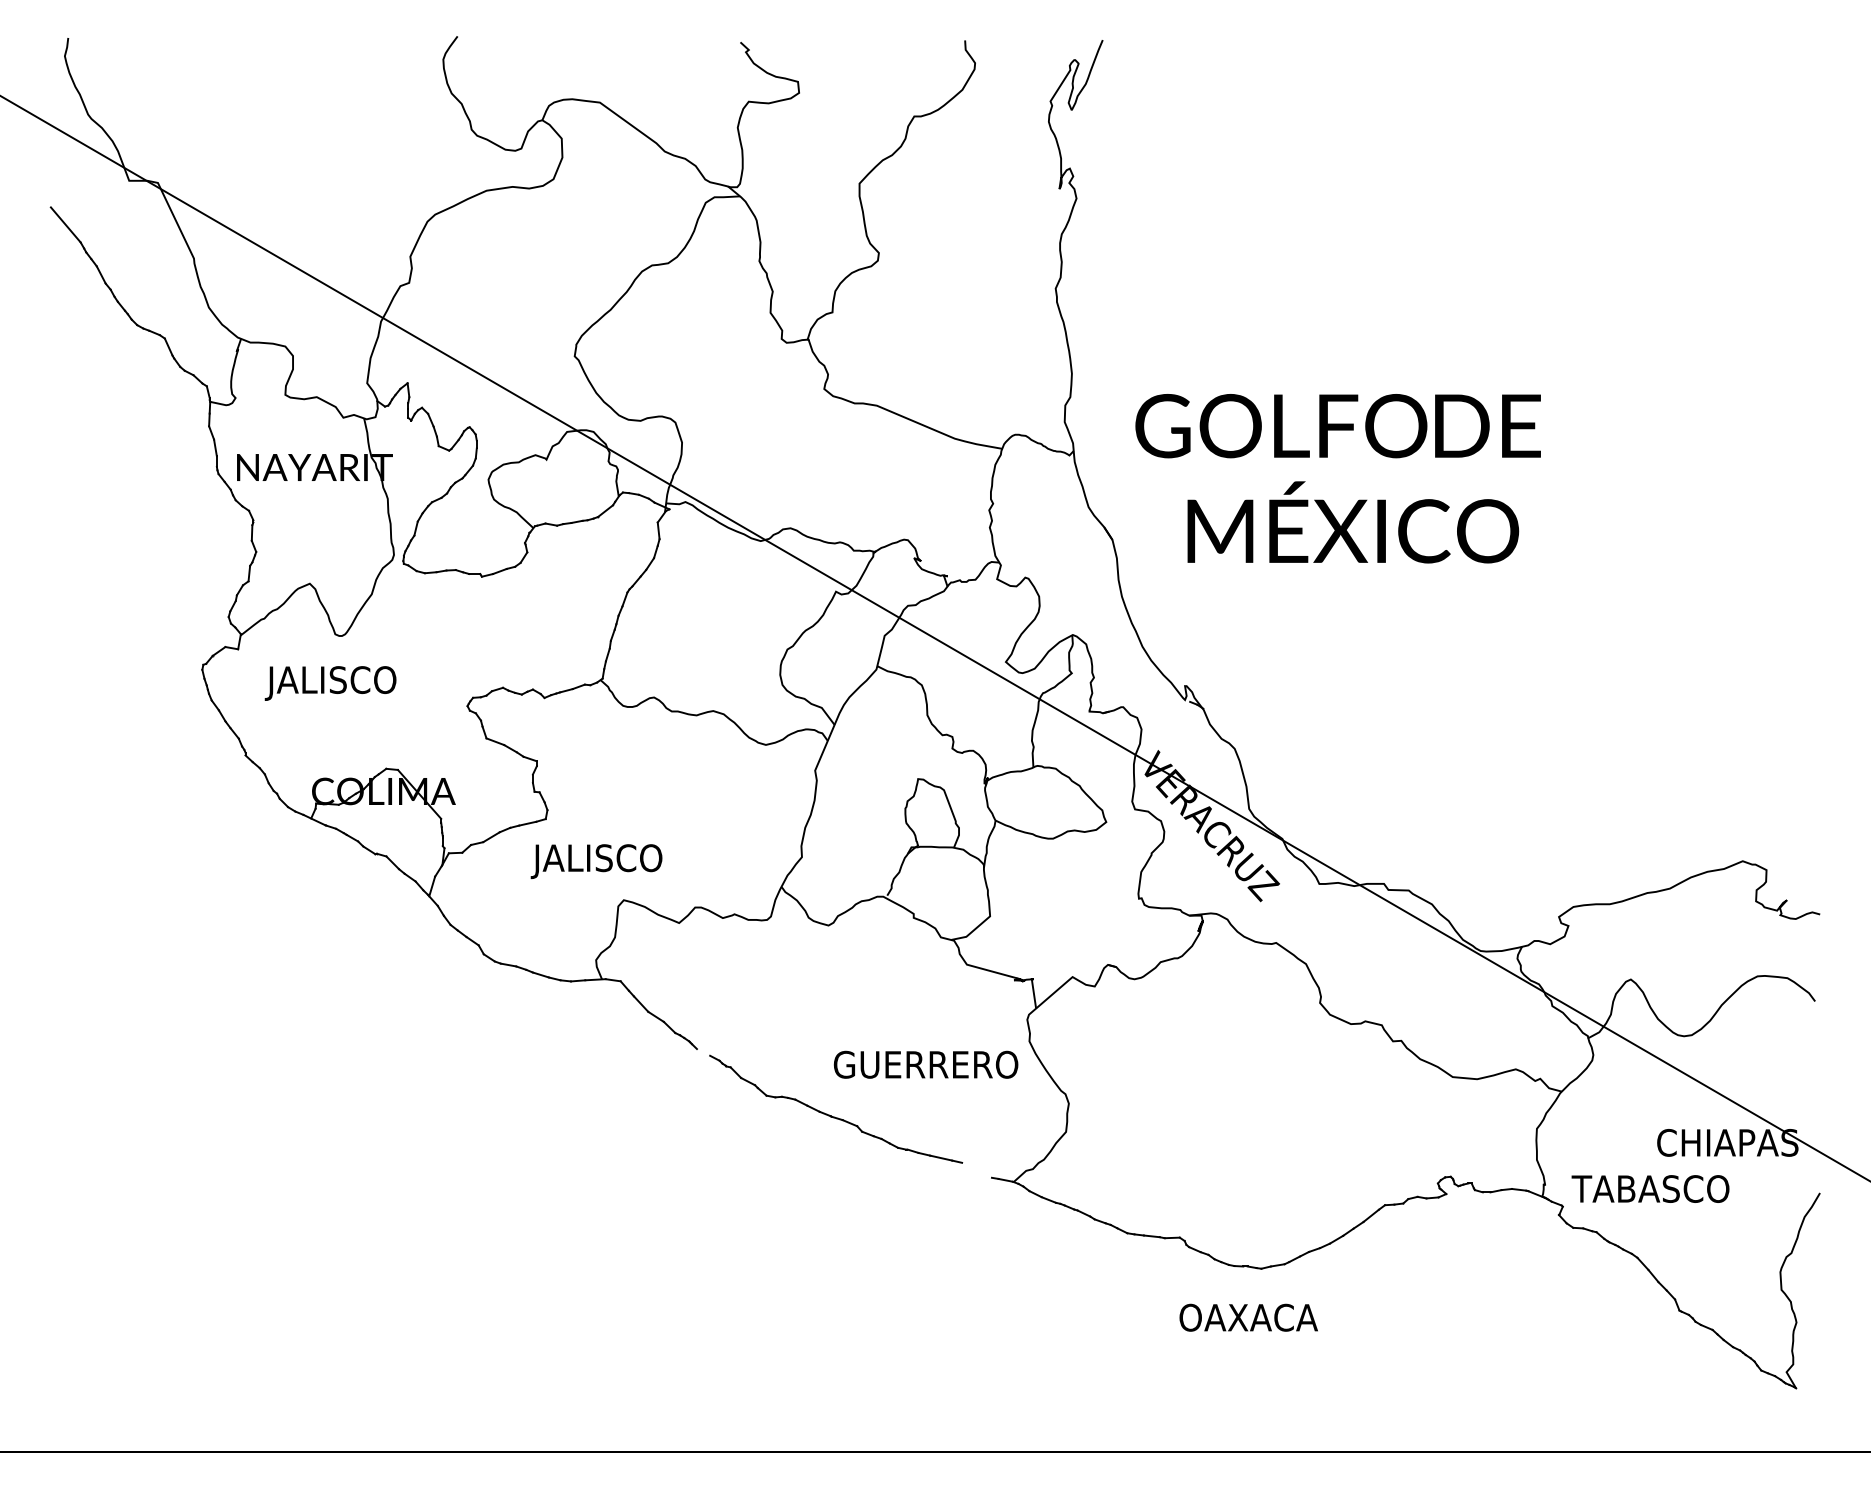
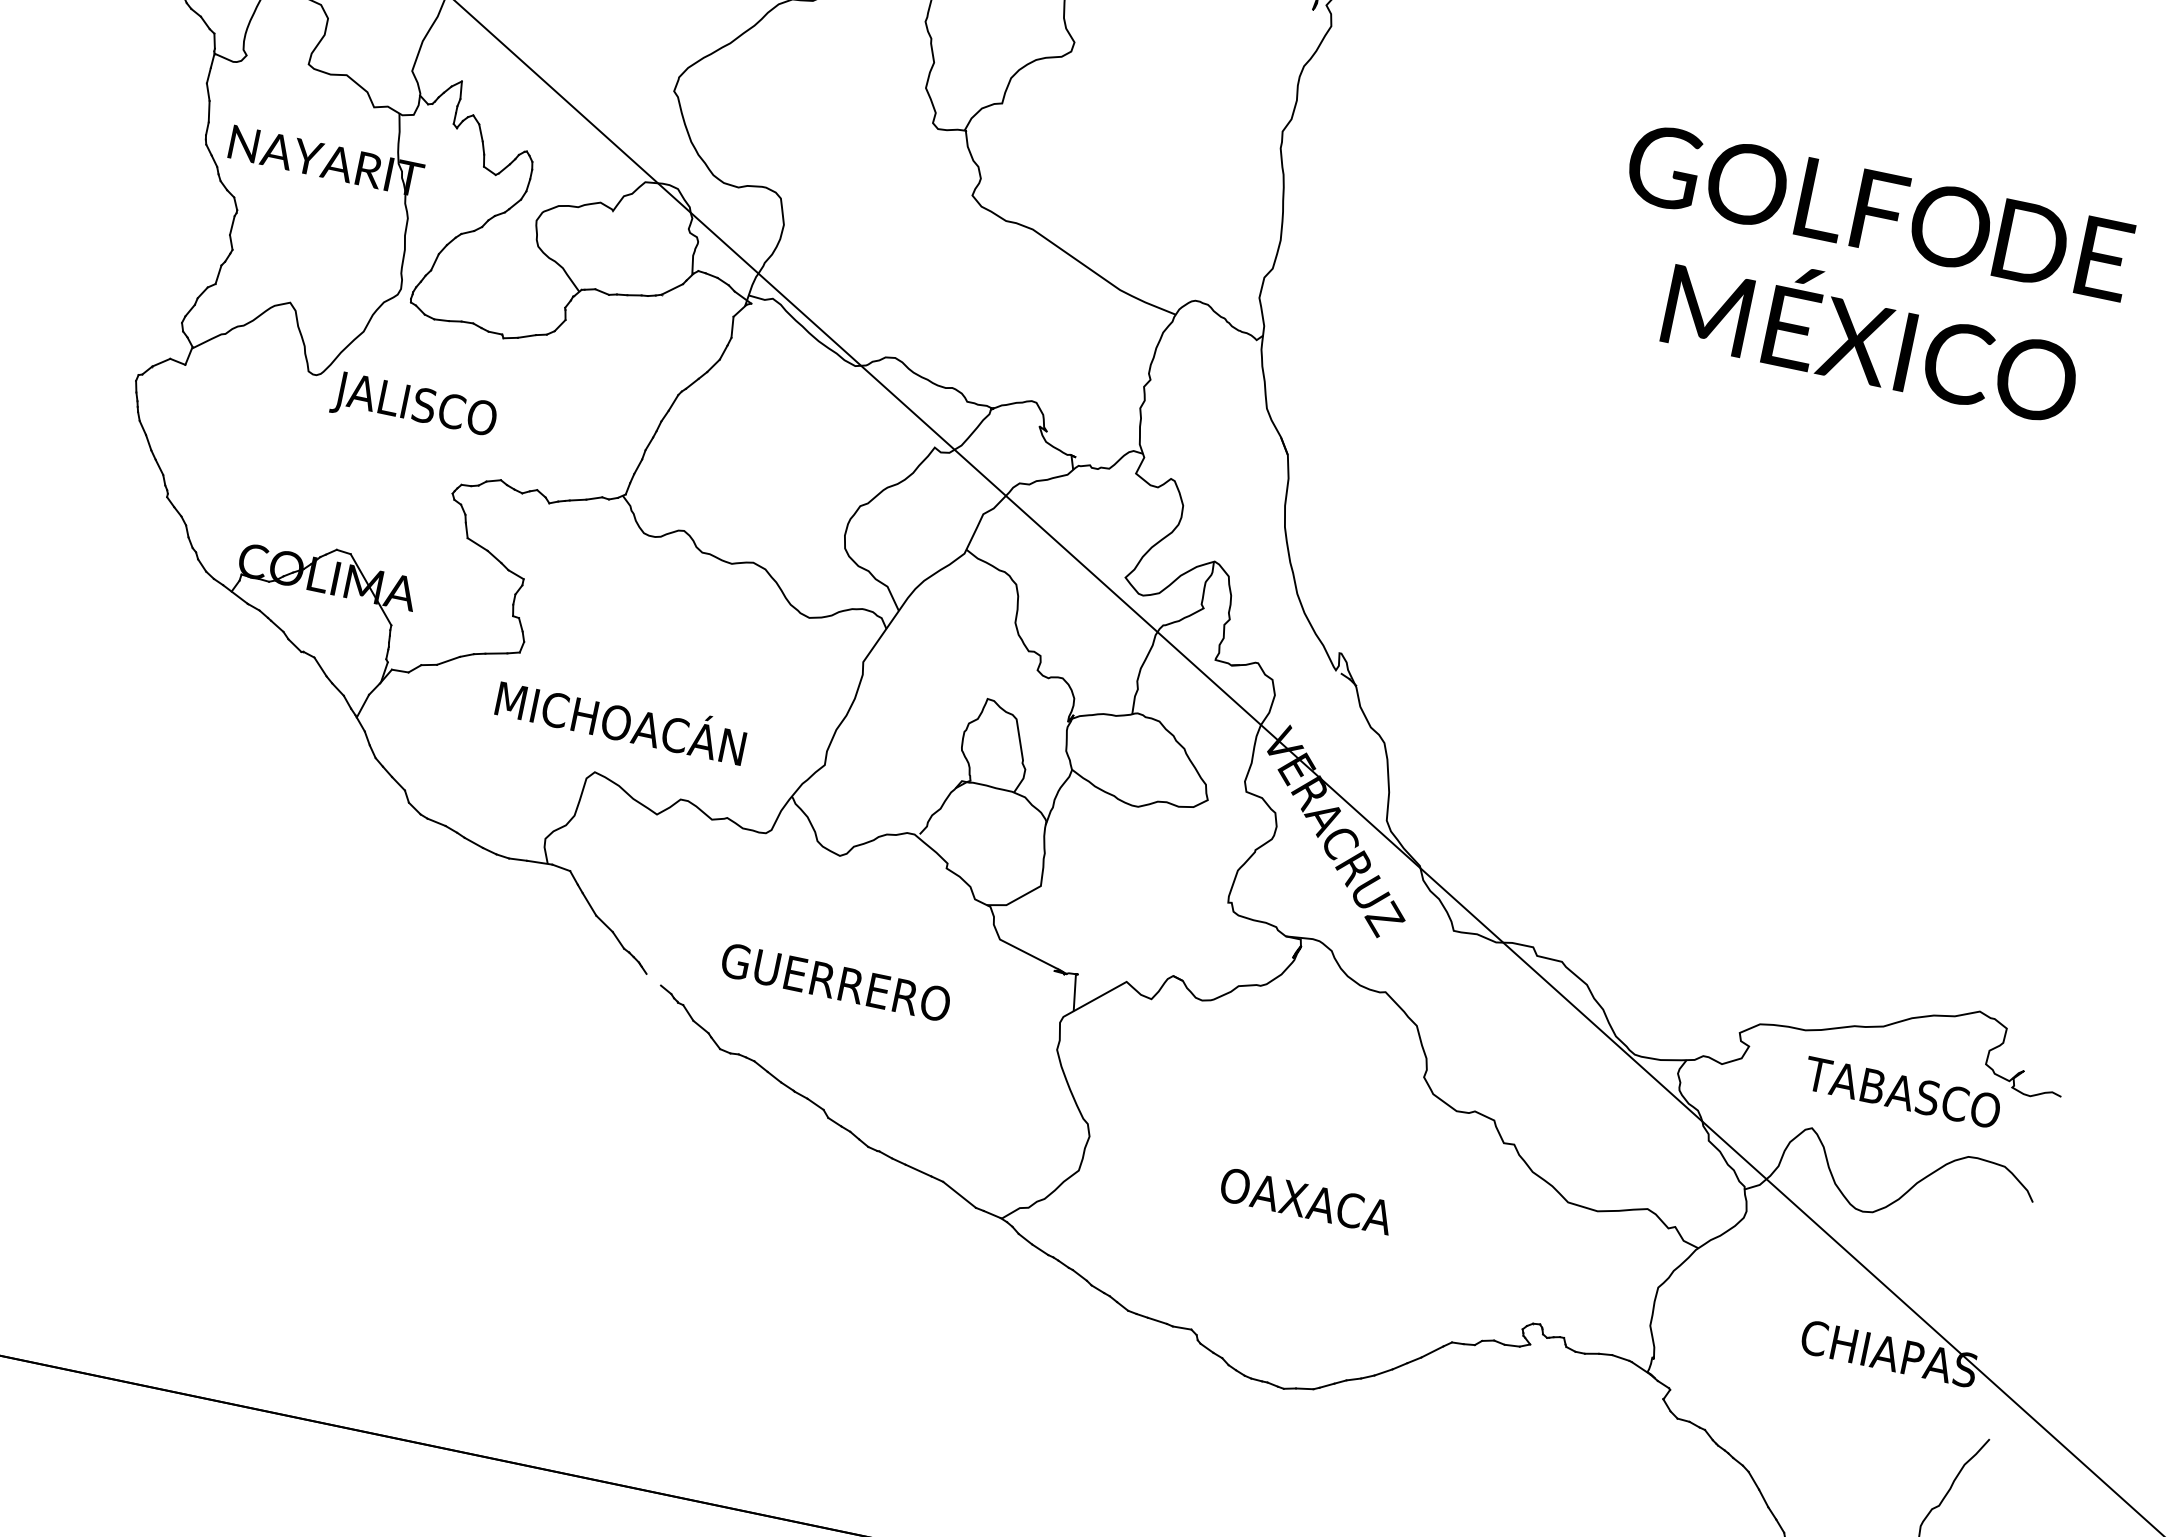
text: (1337, 478) -> (1865, 276), moved
text: (330, 683) -> (414, 407), moved
text: (633, 858) -> (617, 723), JALISCO -> MICHOACÁN
text: (925, 1064) -> (835, 981), moved
line: (976, 1169) -> (959, 1193), added
text: (1650, 1188) -> (1902, 1091), moved
text: (1248, 1317) -> (1306, 1200), moved

